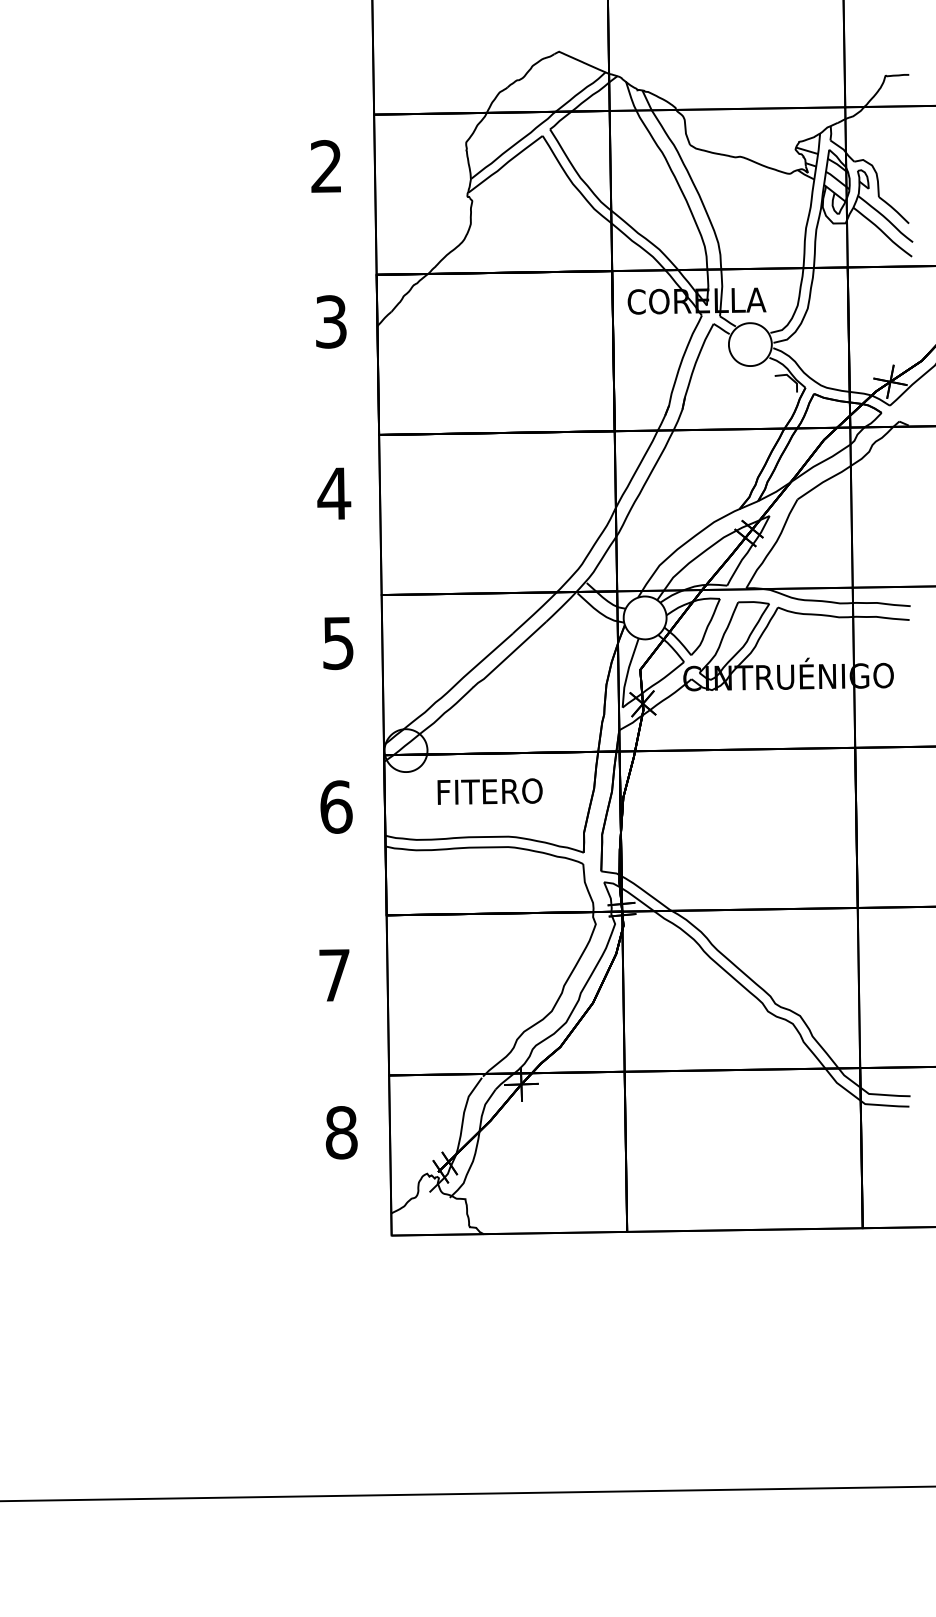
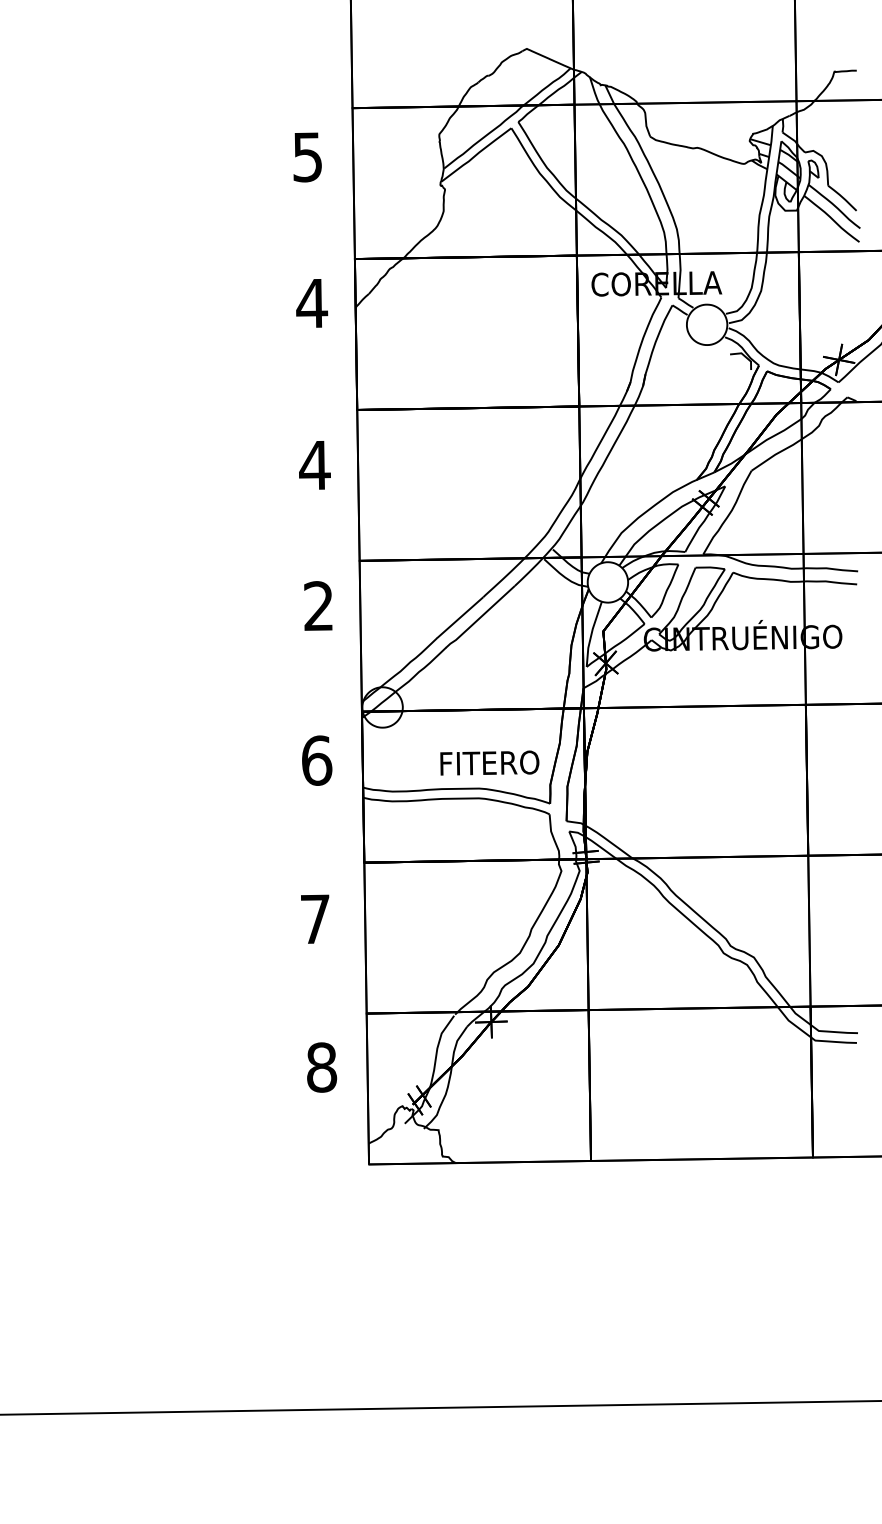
text: (326, 167) -> (307, 157), 2 -> 5
text: (331, 321) -> (312, 303), 3 -> 4
text: (338, 643) -> (318, 606), 5 -> 2
text: (489, 790) -> (489, 762), moved

